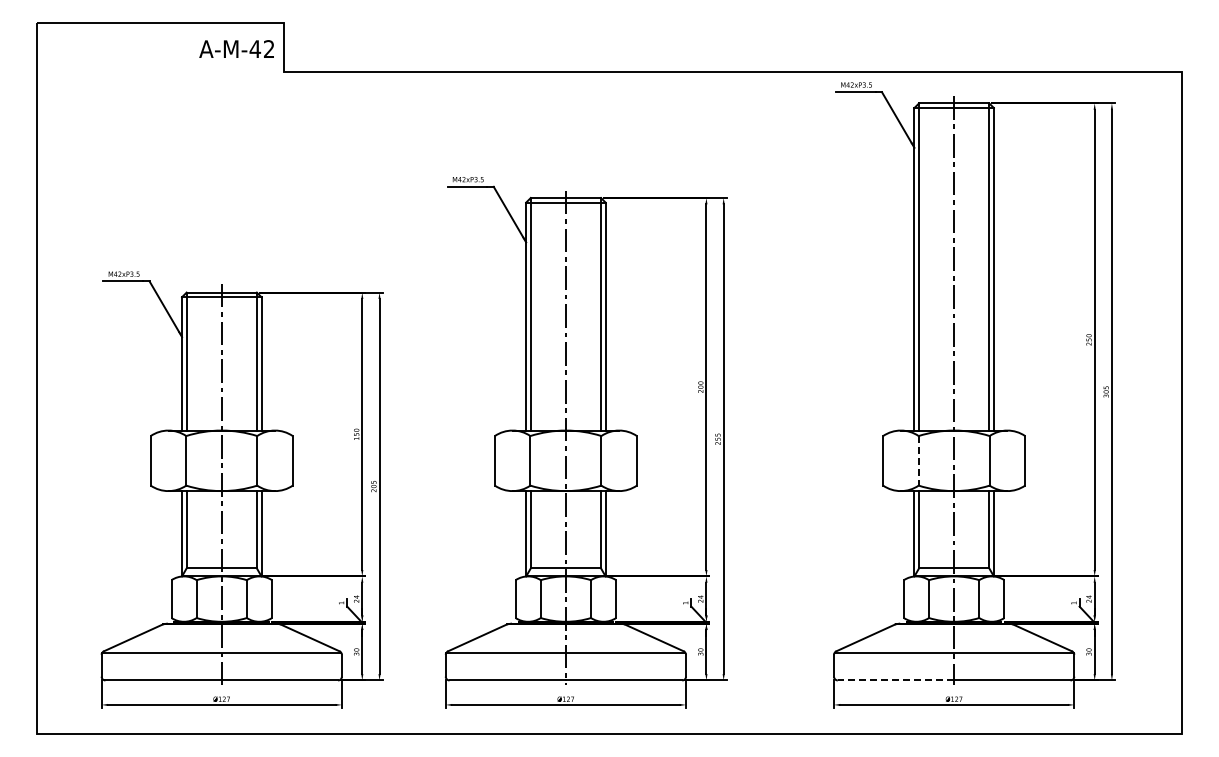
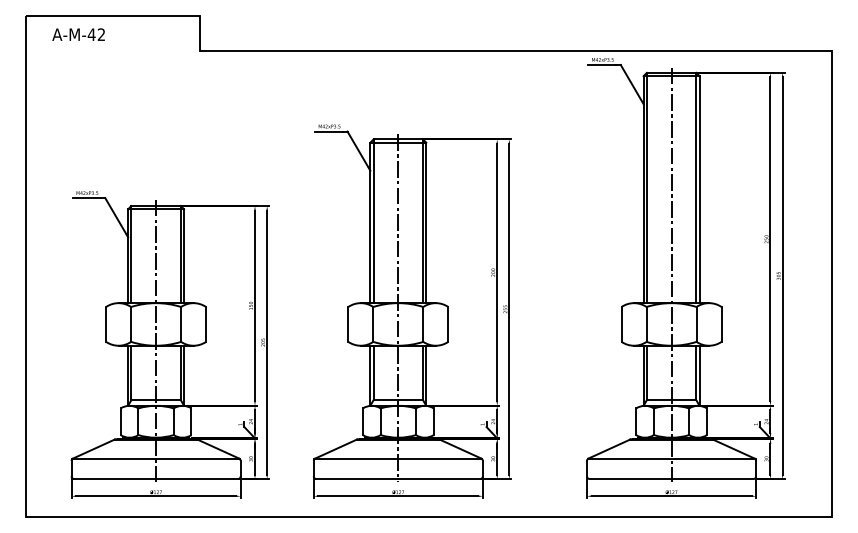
text: (236, 48) -> (78, 34), moved
line: (918, 460) -> (646, 324), dashed -> solid
line: (895, 680) -> (630, 479), dashed -> solid

